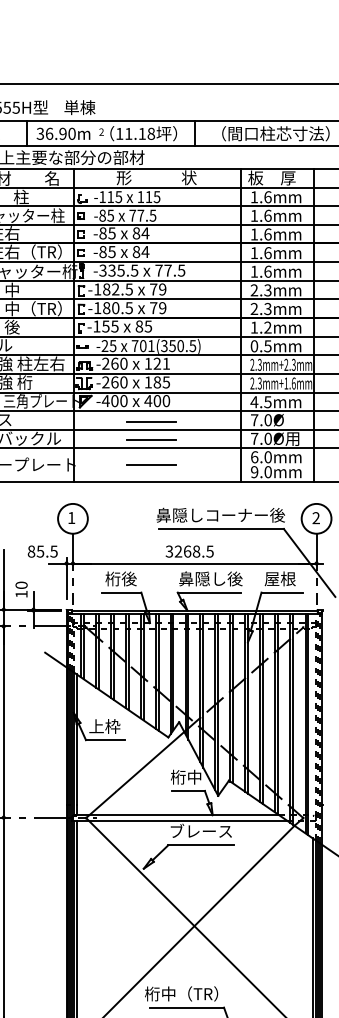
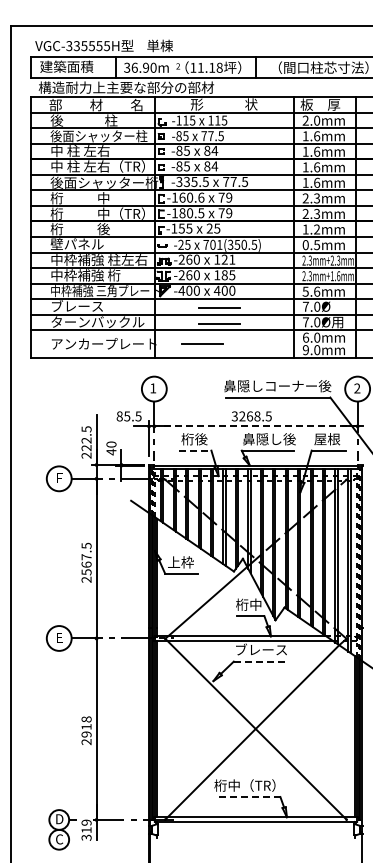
text: (261, 196) -> (311, 120), 1.6mm -> 2.0mm
text: (117, 289) -> (191, 197), -182.5 -> -160.6
text: (139, 326) -> (209, 228), 85 -> 25
text: (261, 401) -> (311, 291), 4.5mm -> 5.6mm
line: (151, 464) -> (202, 343), moved
line: (194, 563) -> (255, 426), solid -> dashed
line: (122, 592) -> (195, 450), solid -> dashed
text: (21, 593) -> (111, 451), 10 -> 40
line: (201, 845) -> (261, 661), solid -> dashed
line: (186, 1008) -> (249, 797), solid -> dashed

